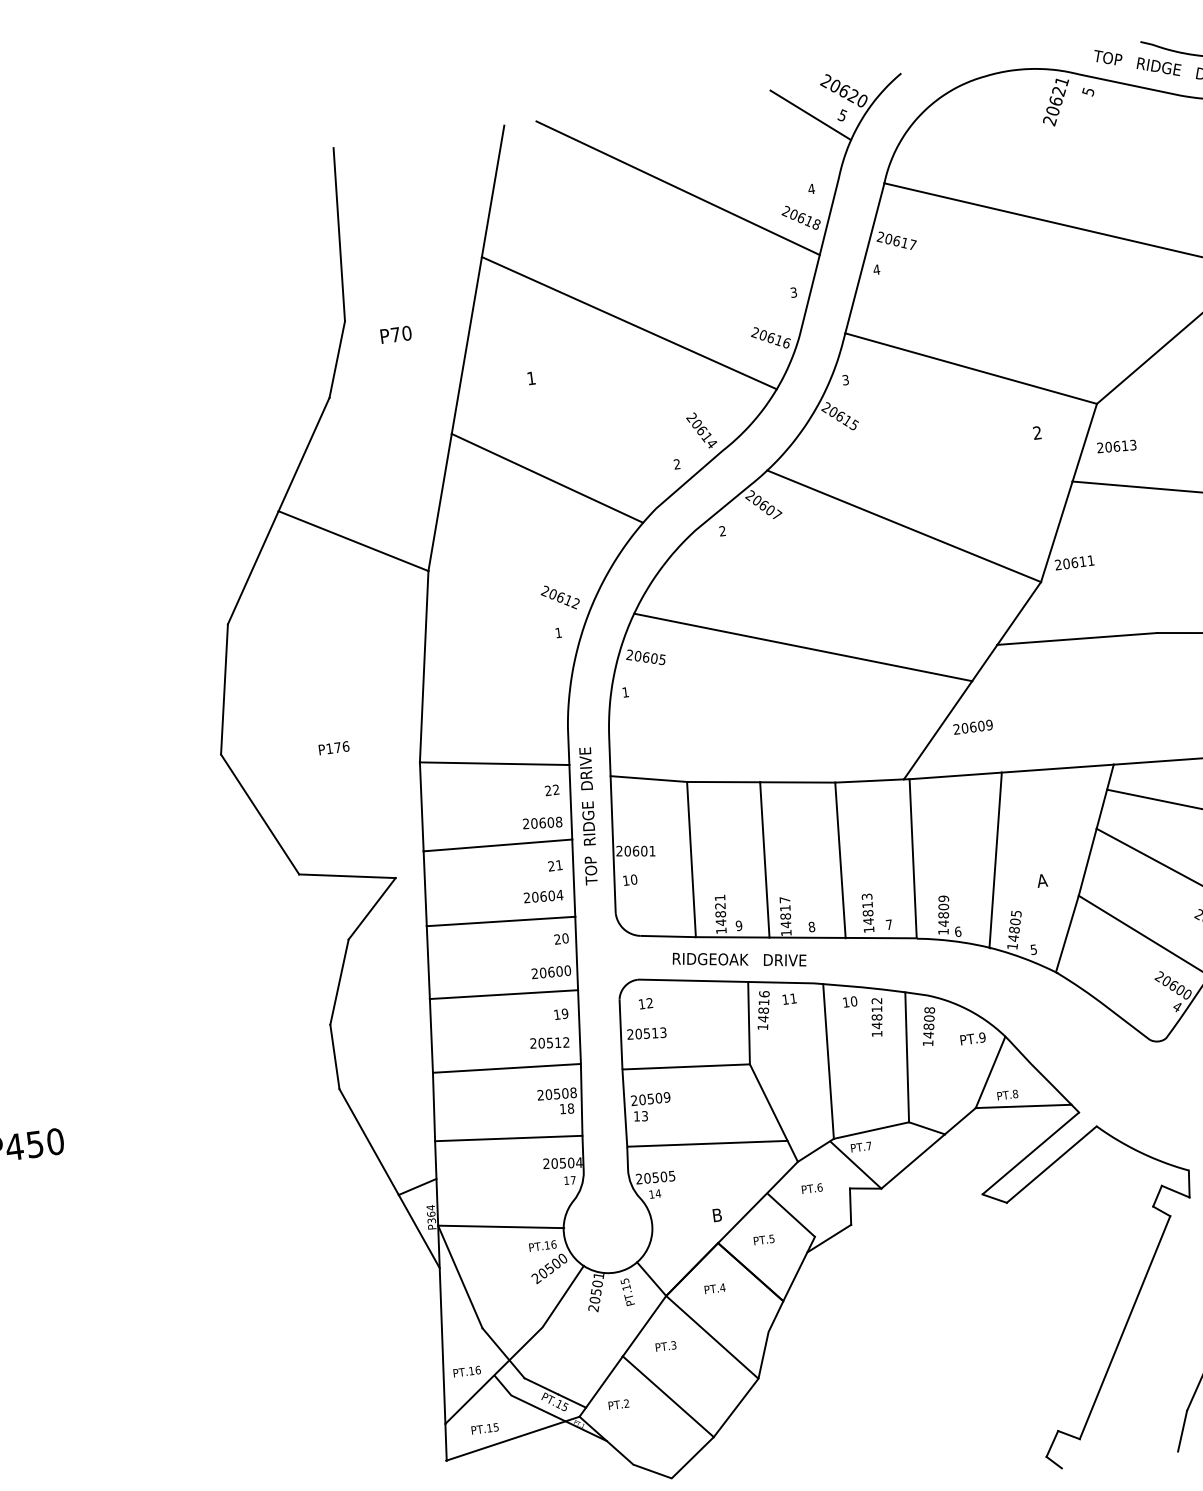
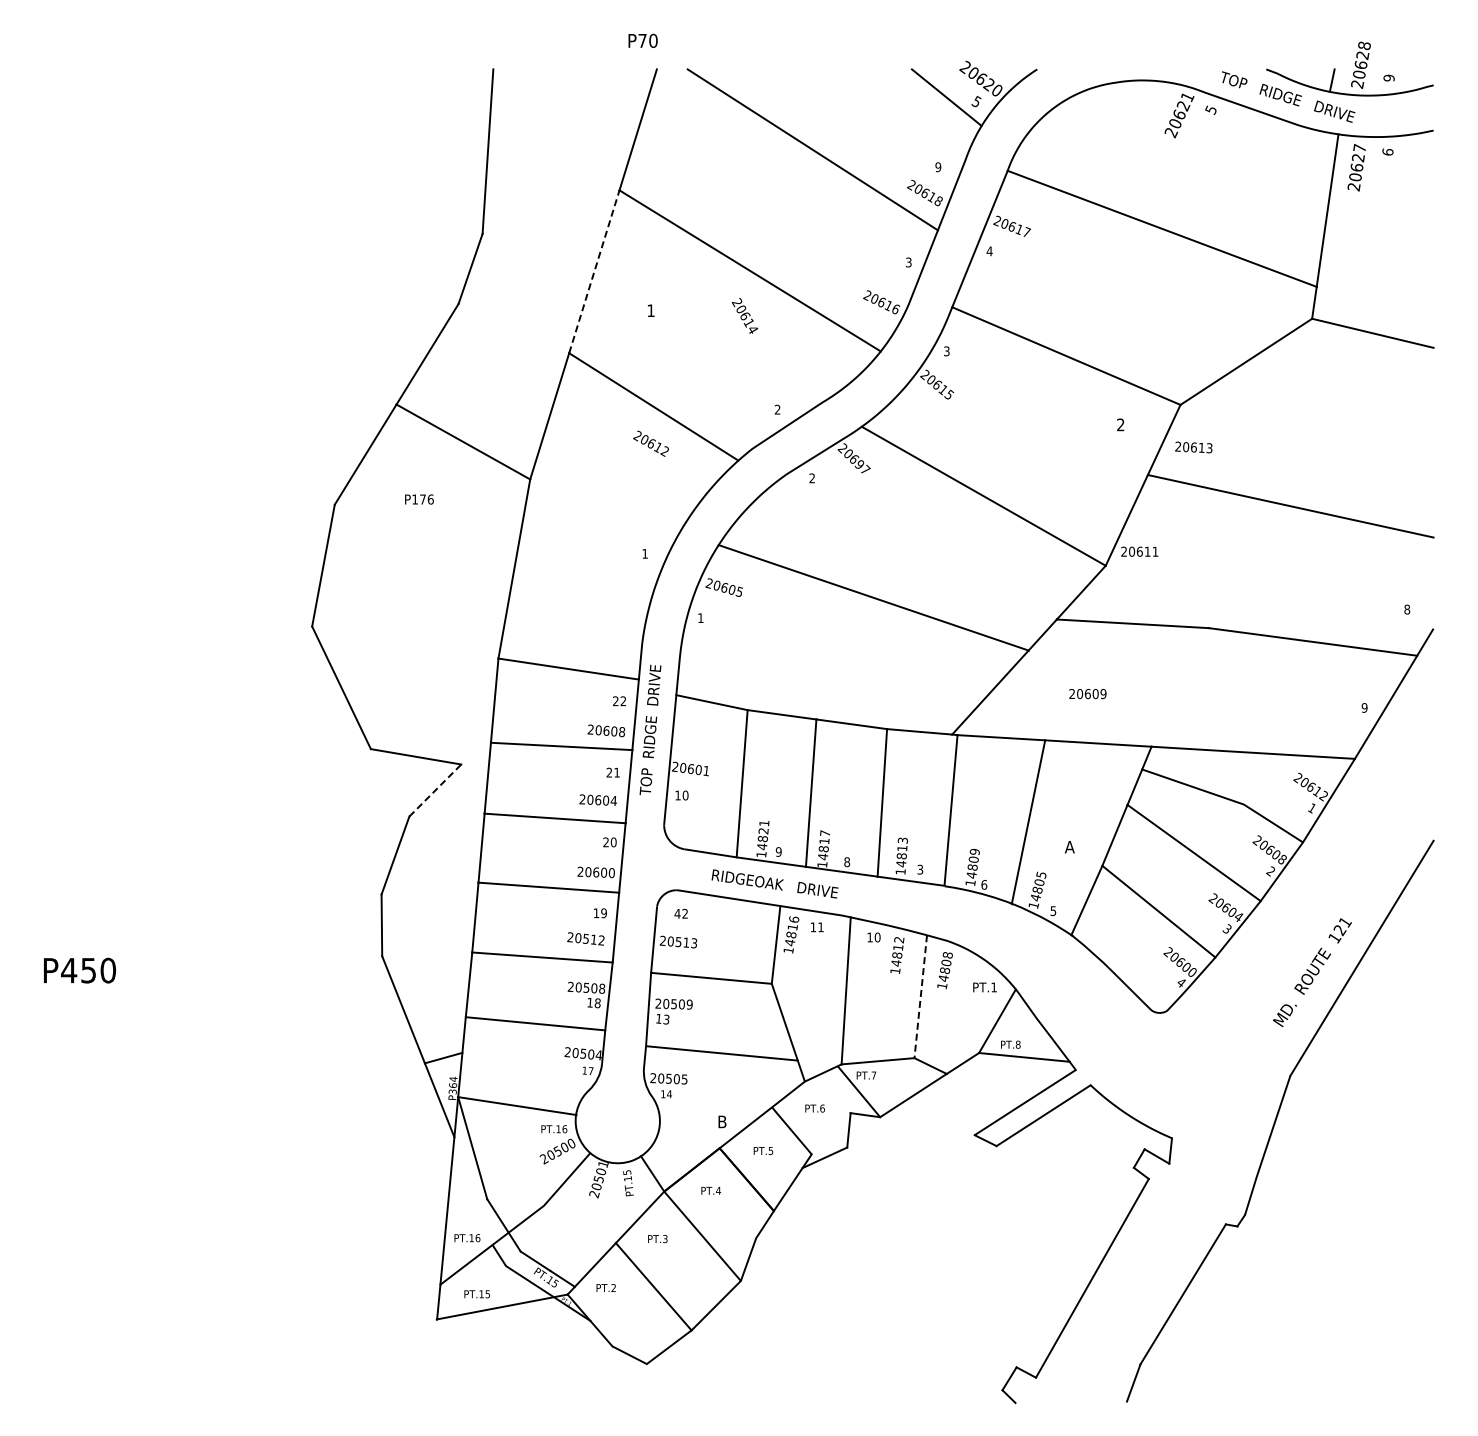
text: (811, 189) -> (938, 167), 4 -> 9
text: (395, 334) -> (642, 40), moved
line: (466, 345) -> (594, 271), solid -> dashed
text: (701, 430) -> (744, 315), moved
text: (769, 510) -> (858, 464), 20607 -> 20697
text: (559, 597) -> (650, 443), moved
text: (972, 727) -> (1087, 694), moved
text: (334, 748) -> (419, 499), moved
line: (372, 908) -> (435, 790), solid -> dashed
text: (889, 924) -> (920, 869), 7 -> 3
text: (641, 1003) -> (677, 913), 12 -> 42
text: (982, 1037) -> (994, 987), PT.9 -> PT.1
line: (906, 1057) -> (920, 996), solid -> dashed

